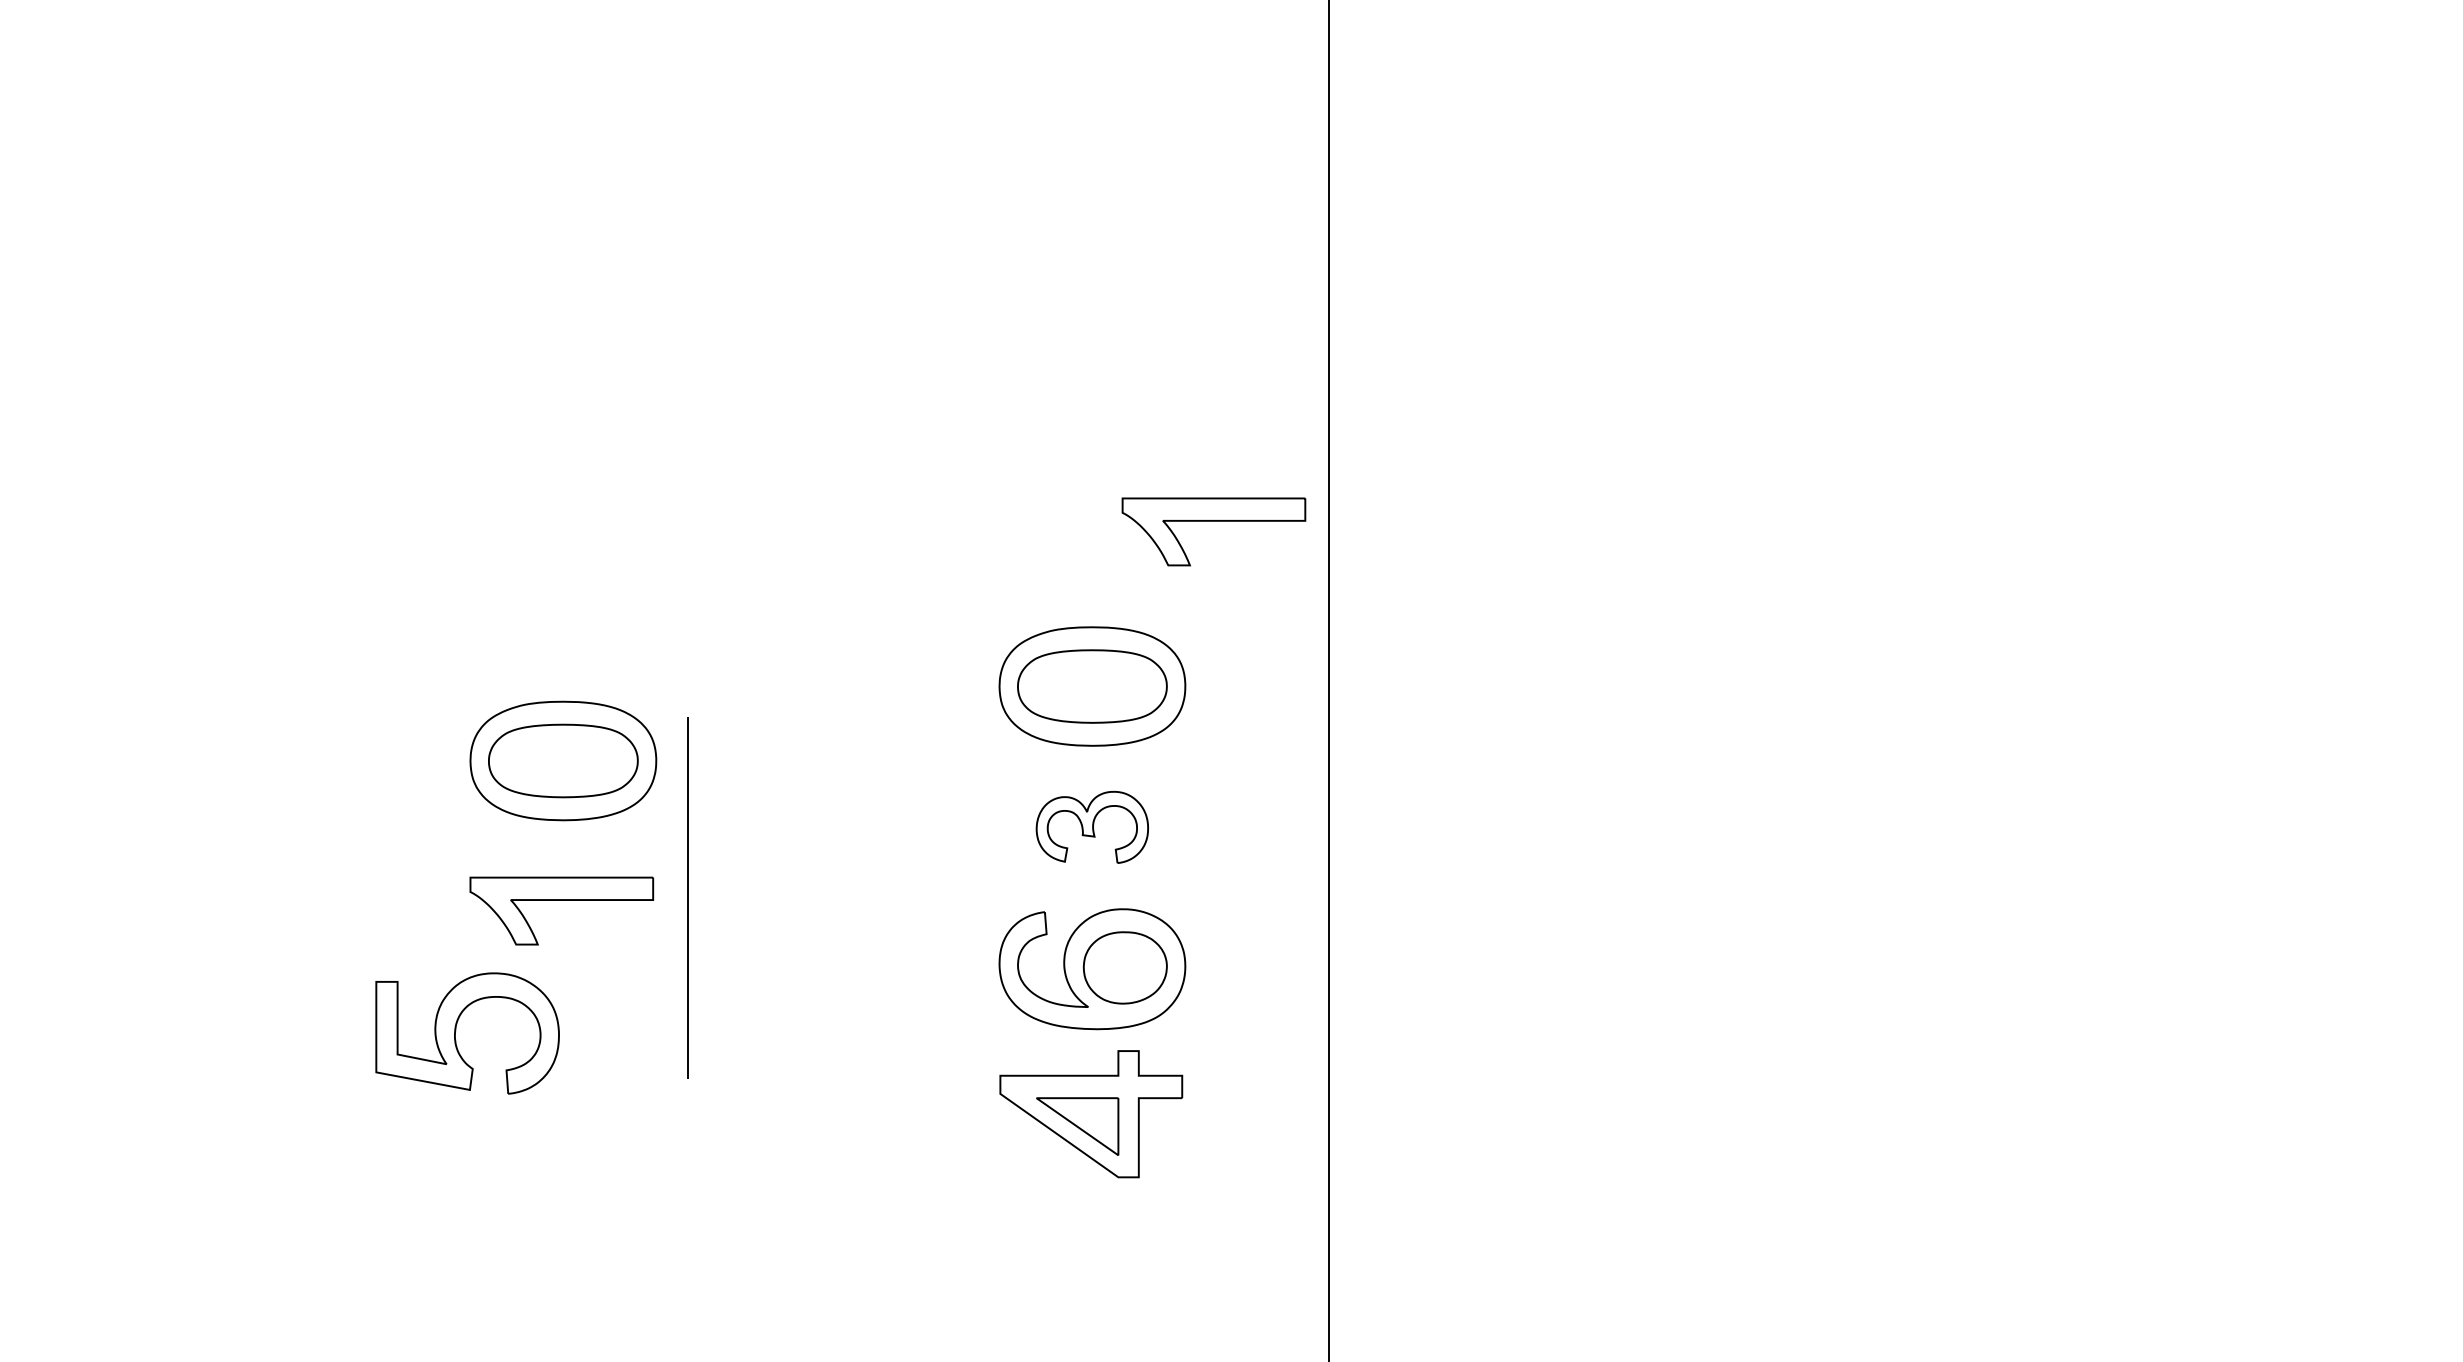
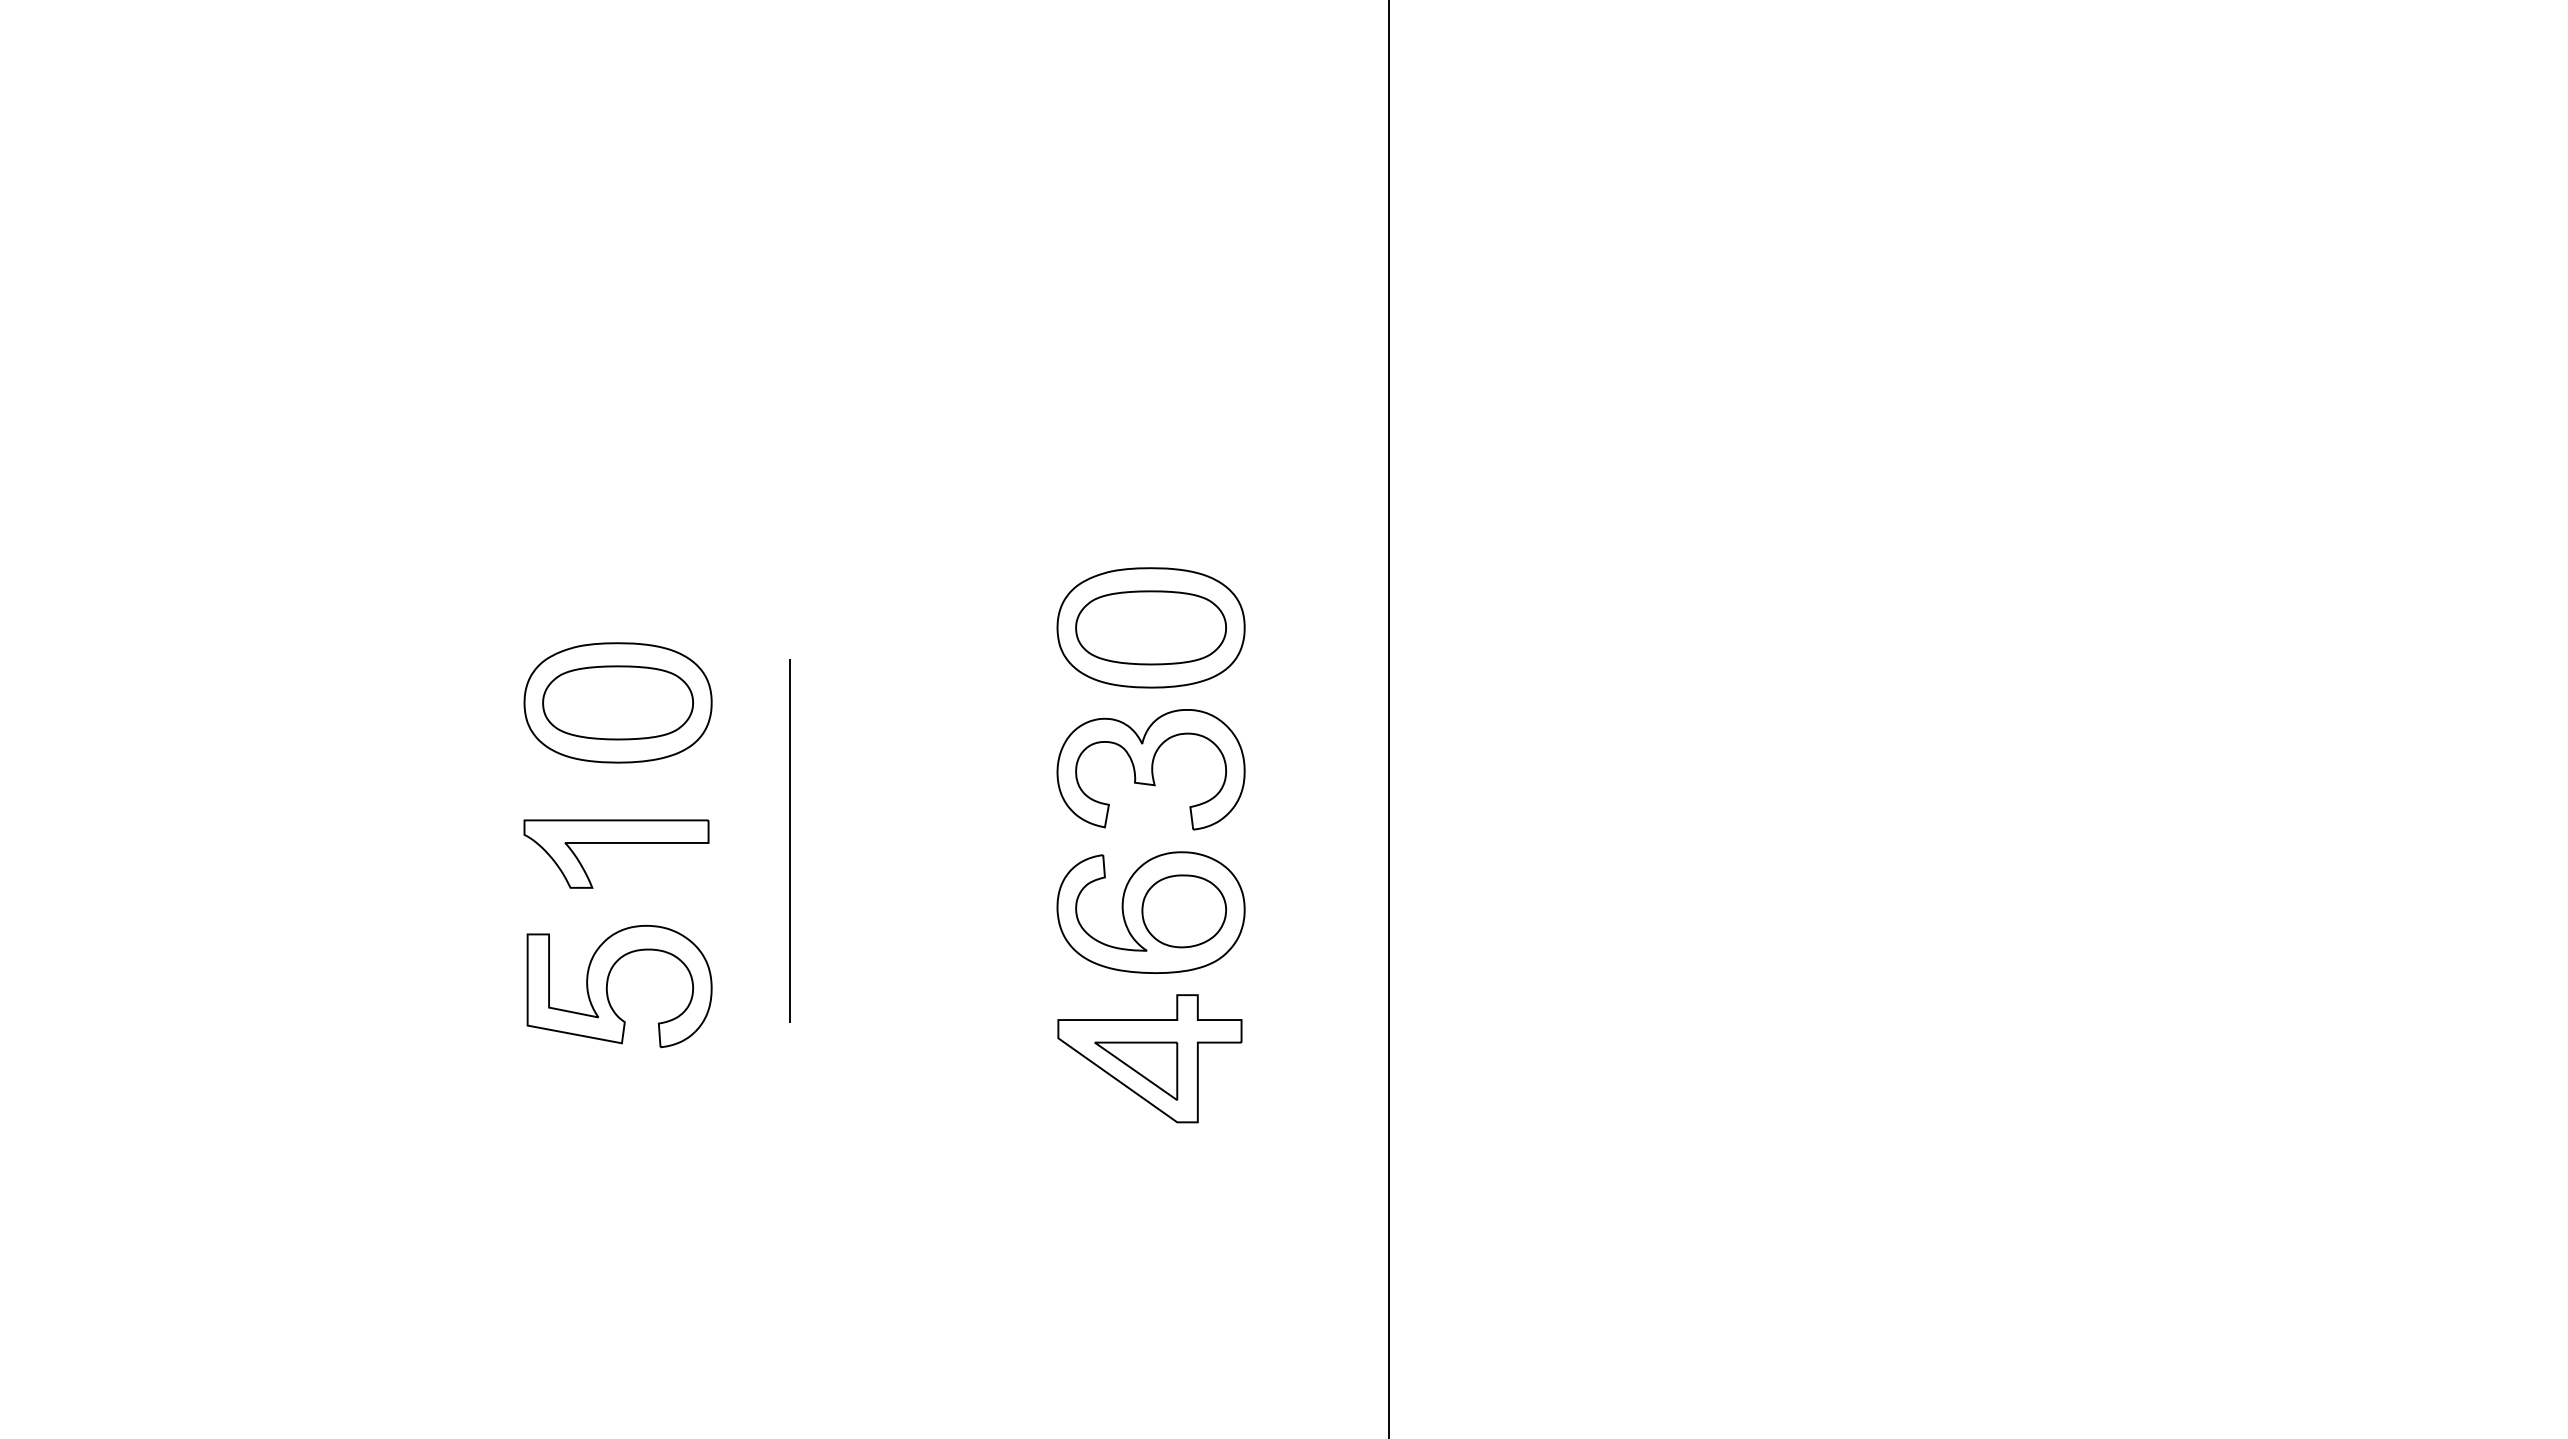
part: (1213, 521) -> (1273, 461), removed
part: (1091, 827) -> (1150, 769), size x1.67
line: (687, 897) -> (789, 840), moved
part: (456, 1029) -> (608, 982), moved

